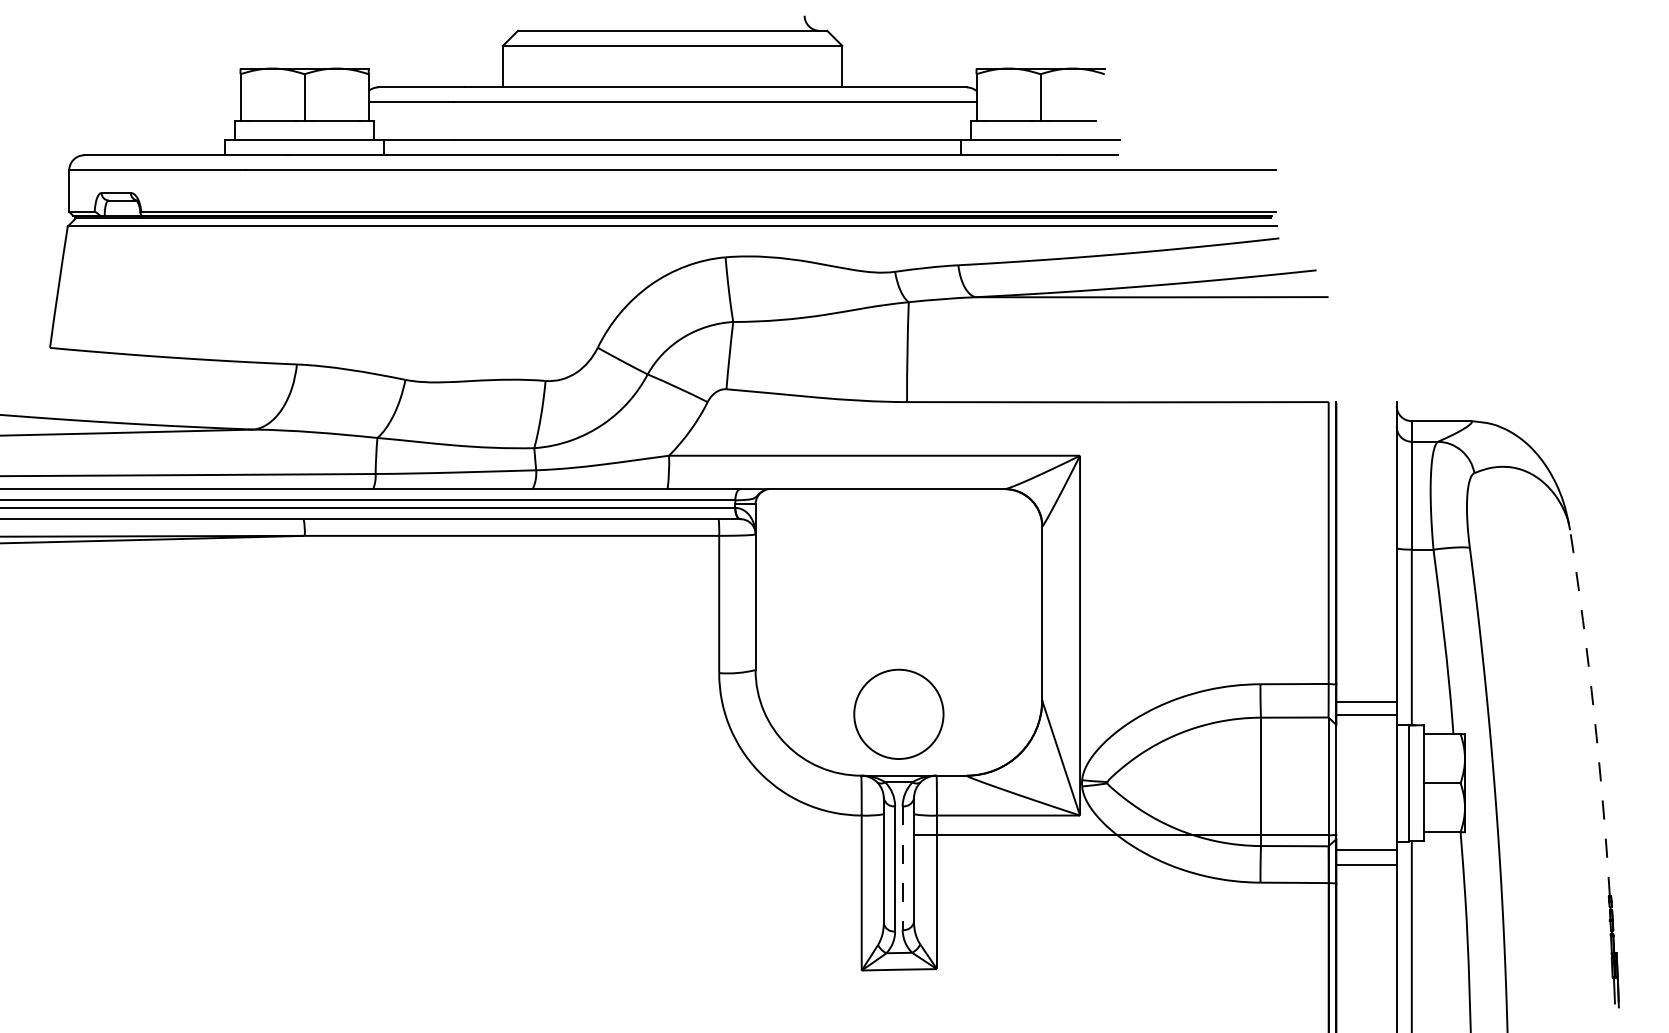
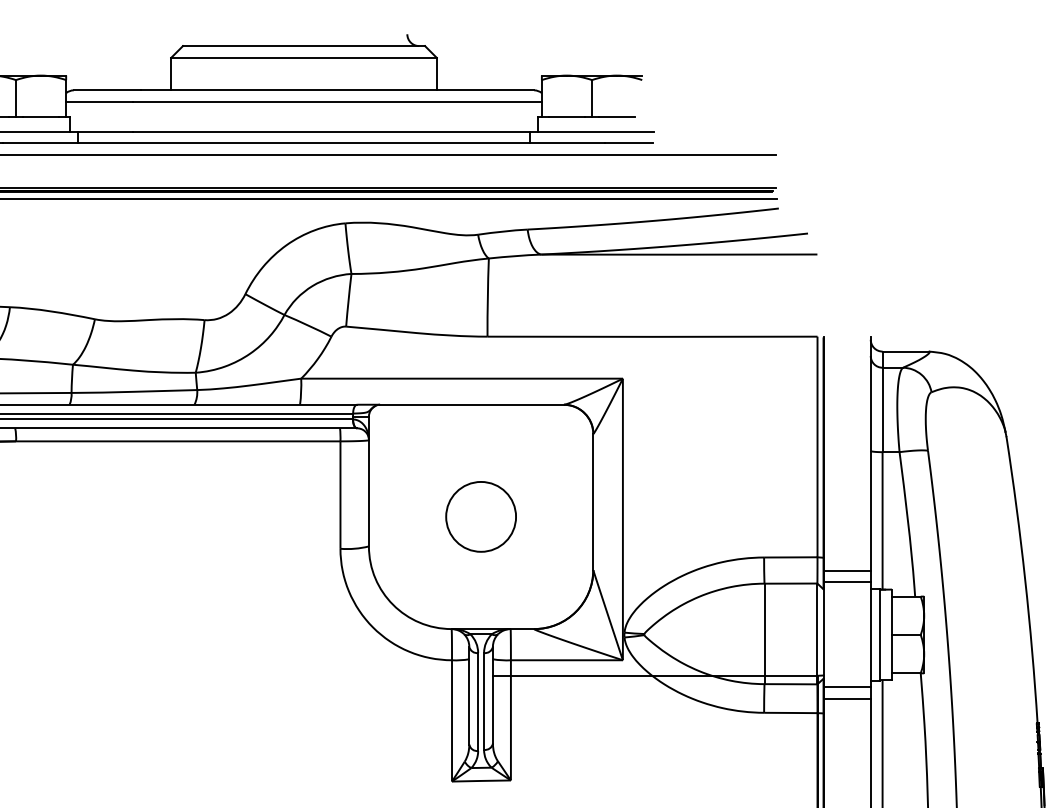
arc: (1594, 712) -> (1025, 579), dashed -> solid
circle: (898, 713) -> (480, 516), moved
line: (902, 868) -> (483, 701), dashed -> solid

